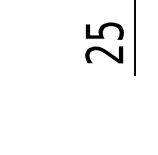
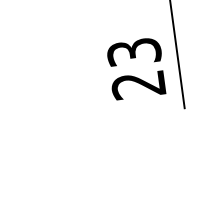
text: (104, 30) -> (134, 51), 25 -> 23

